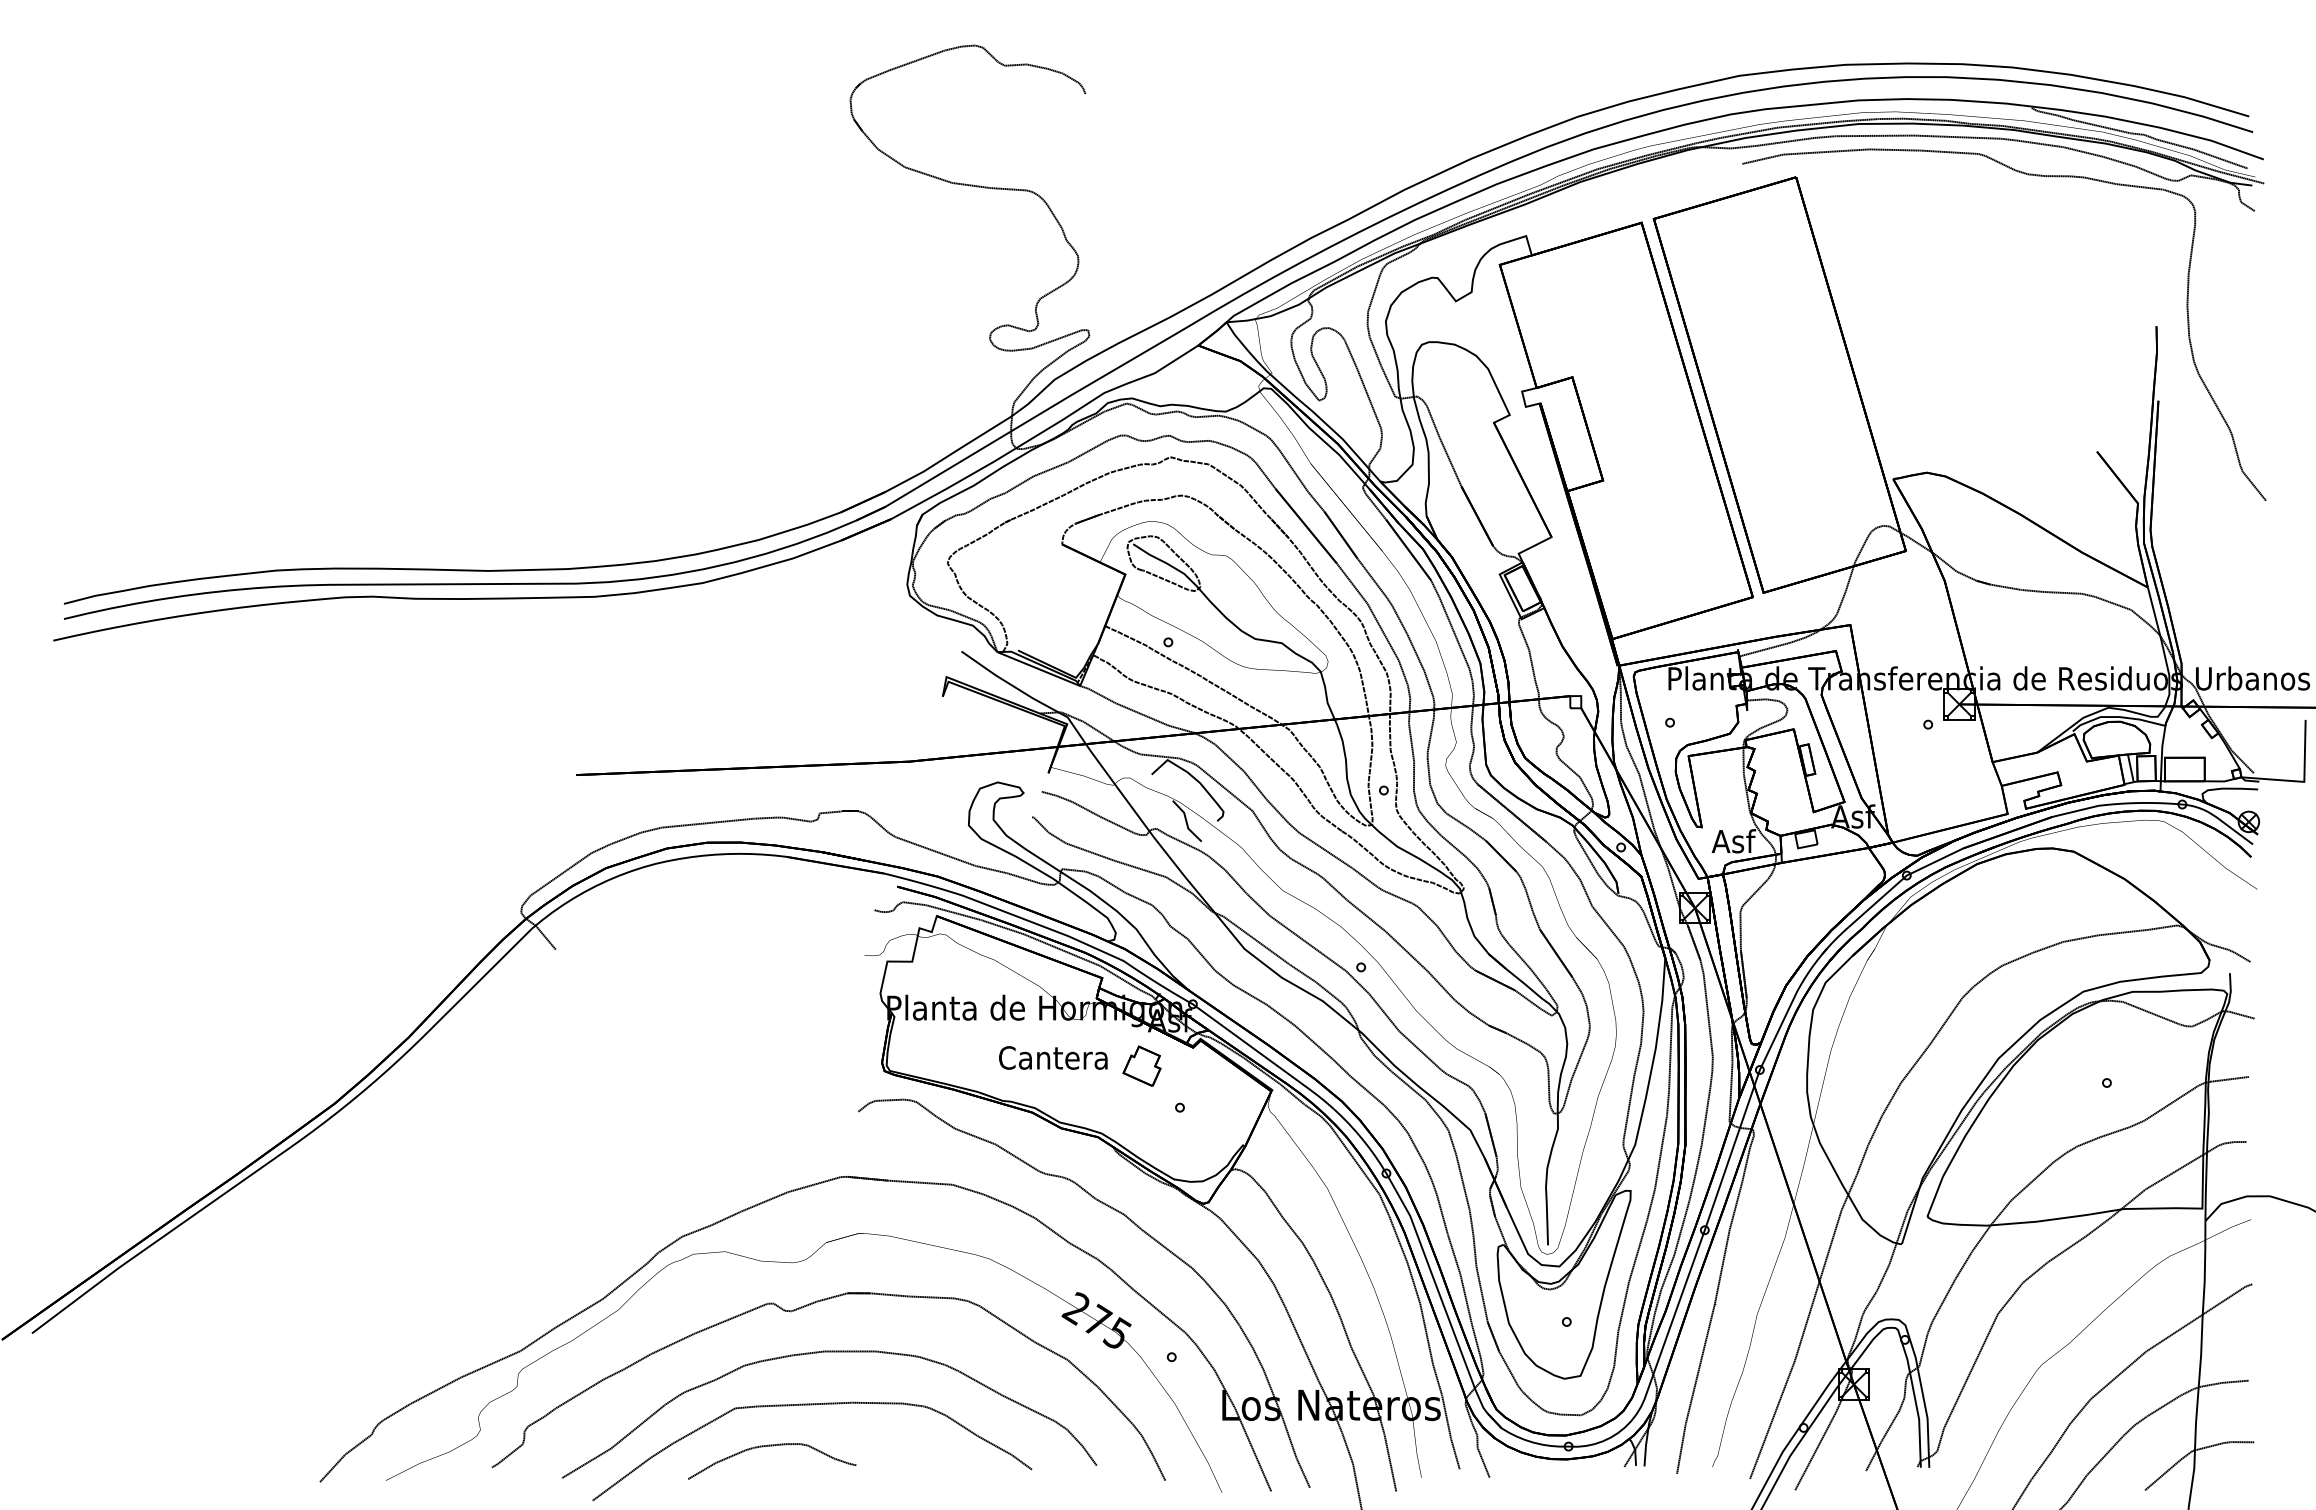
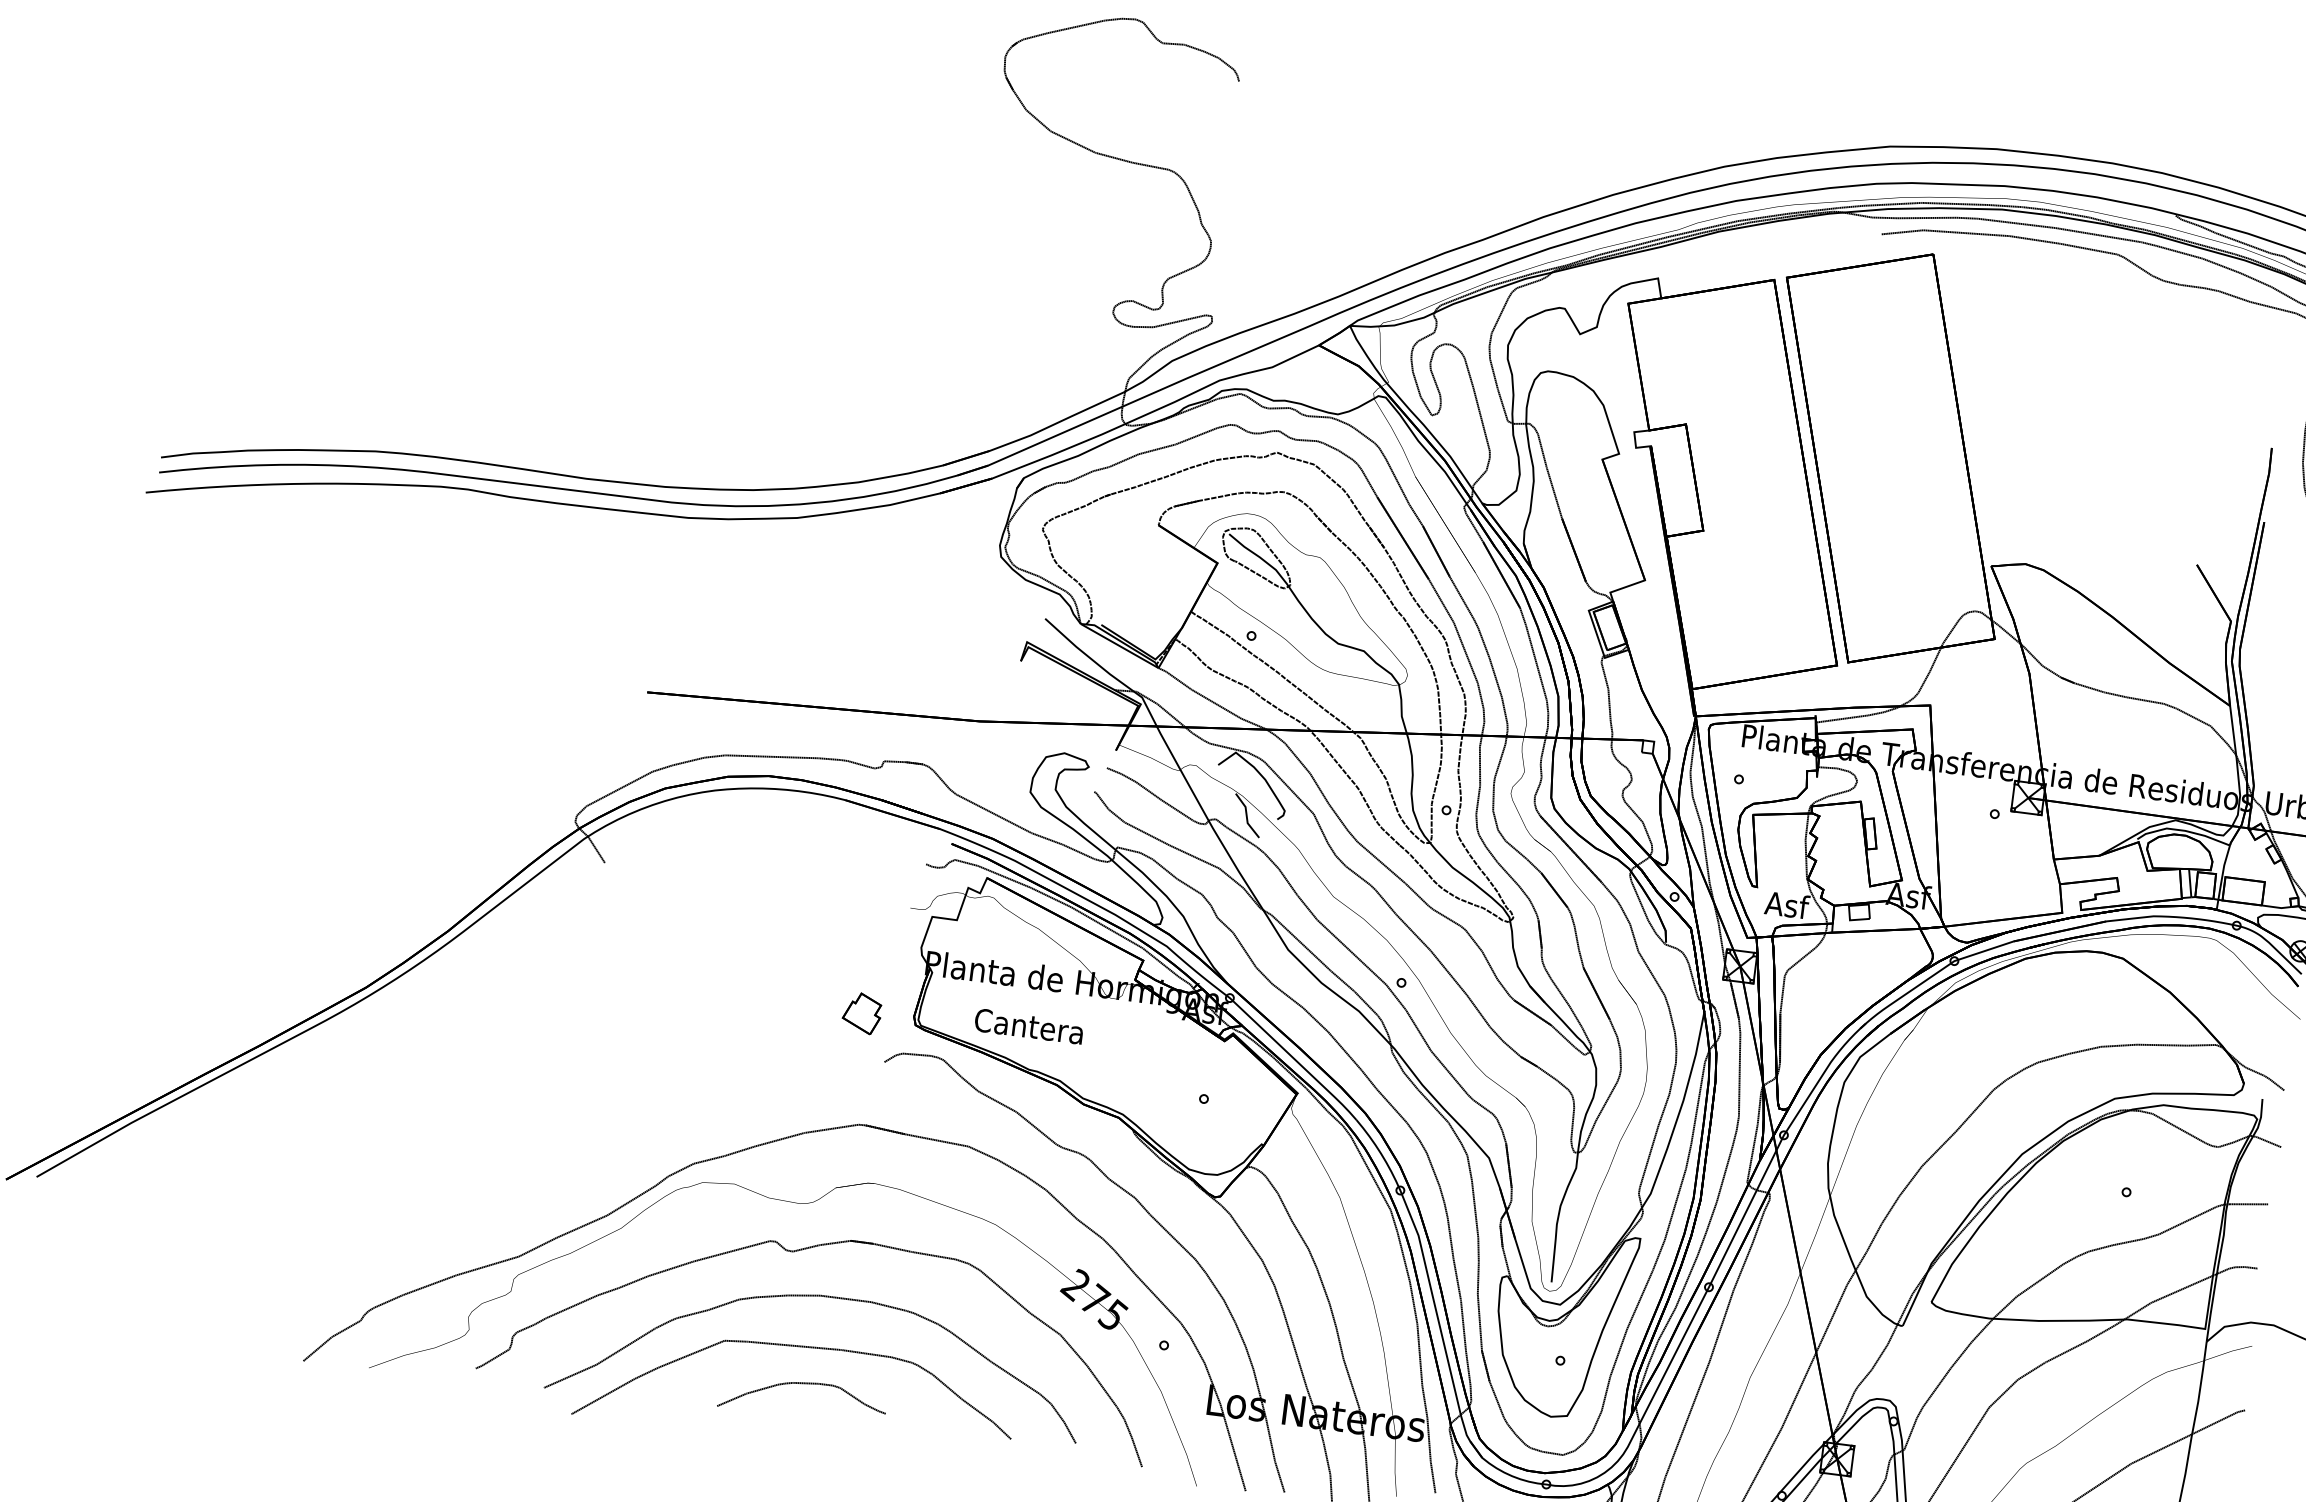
text: (1053, 1057) -> (1029, 1026), moved
part: (1141, 1065) -> (861, 1012), moved
curve: (772, 1446) -> (804, 1384), moved

